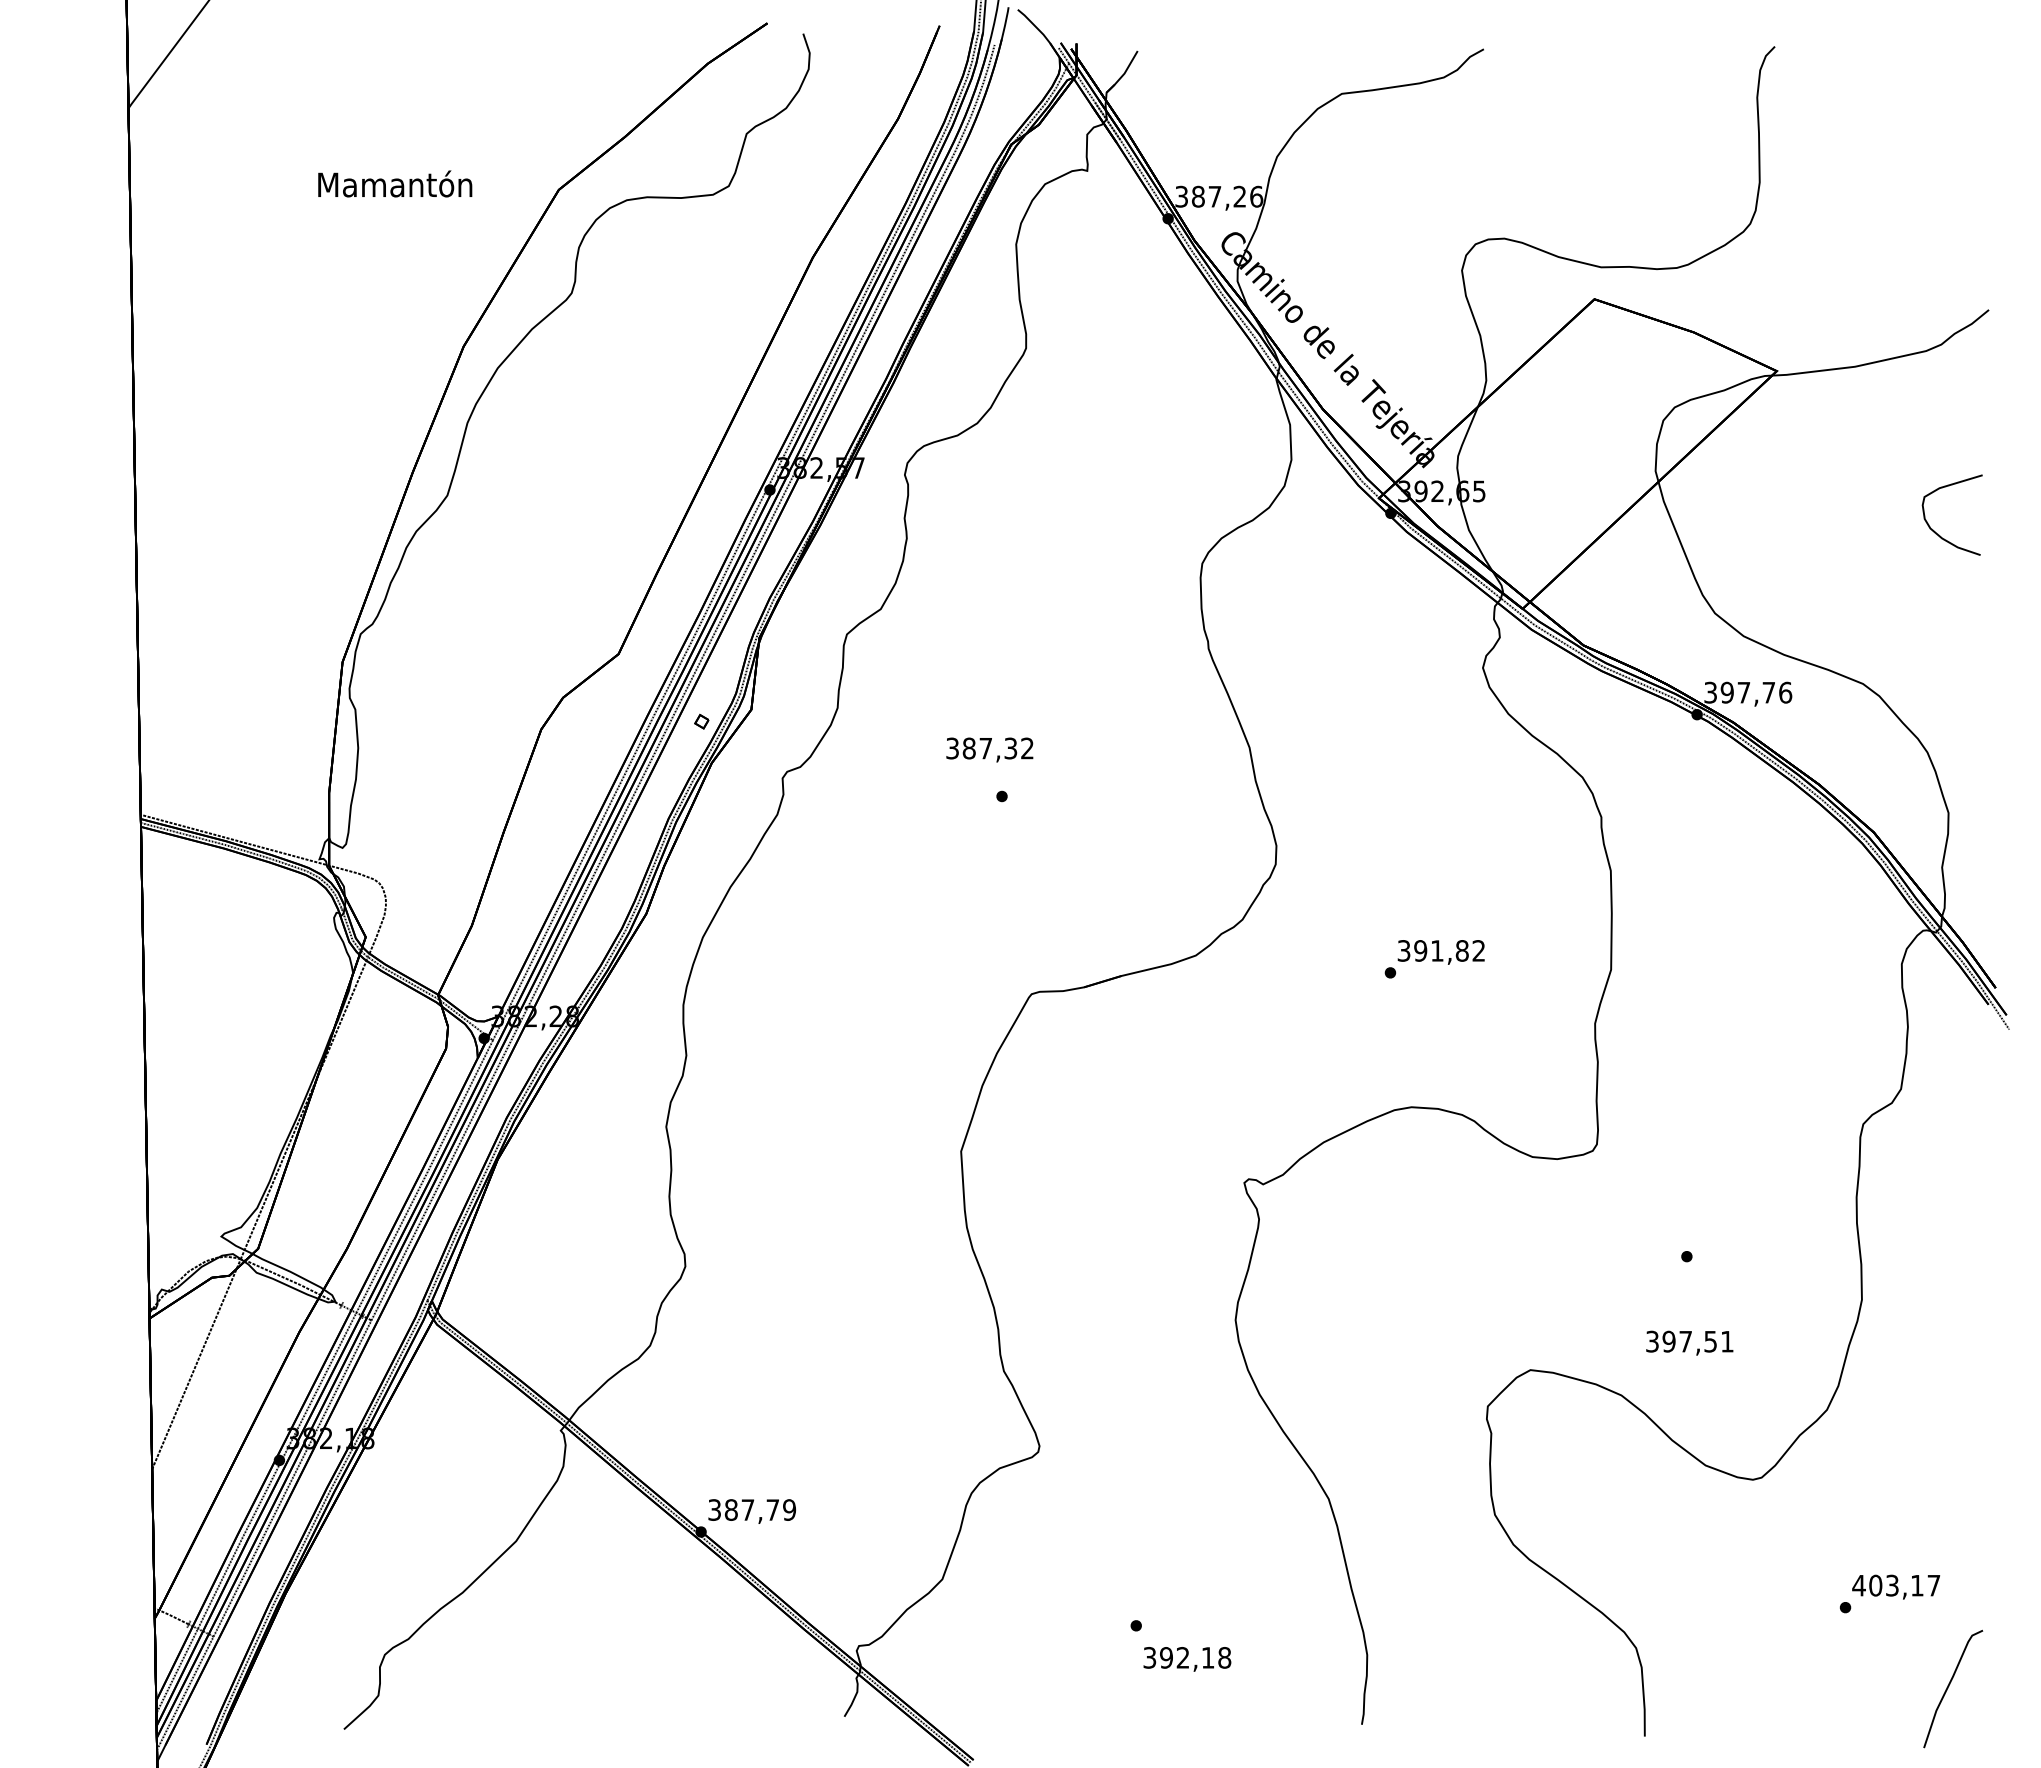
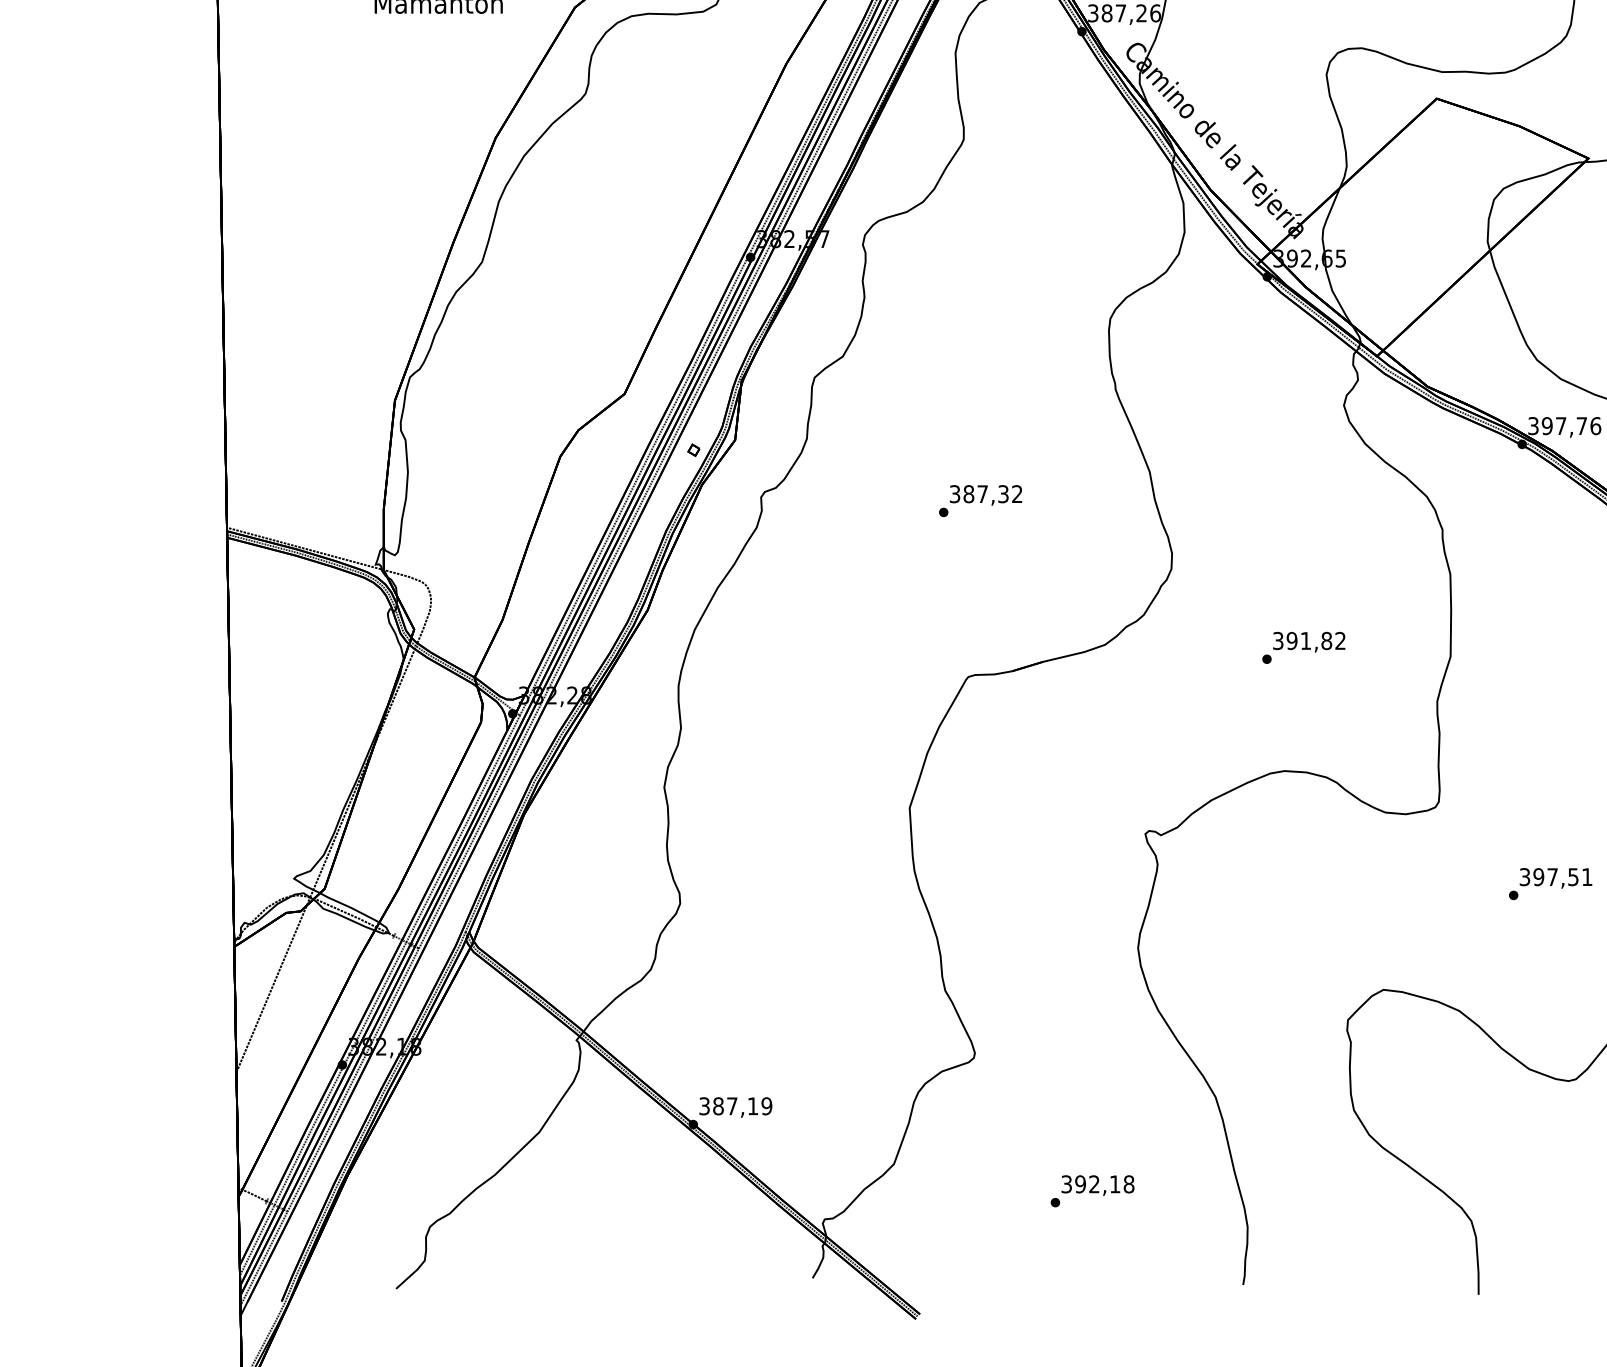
text: (989, 749) -> (985, 494), moved
text: (1689, 1342) -> (1555, 877), moved
text: (772, 1509) -> (752, 1105), 387,79 -> 387,19
text: (1187, 1659) -> (1098, 1185), moved

